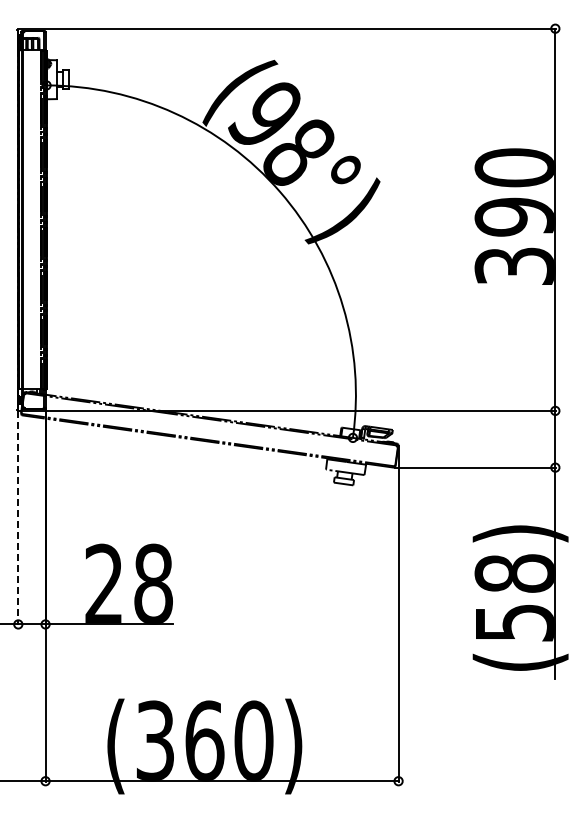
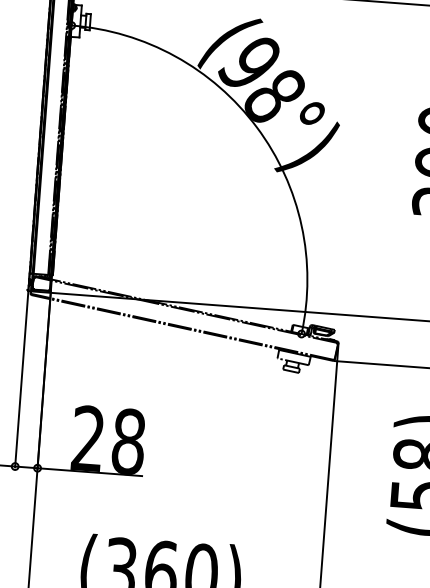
line: (18, 518) -> (21, 379), dashed -> solid

